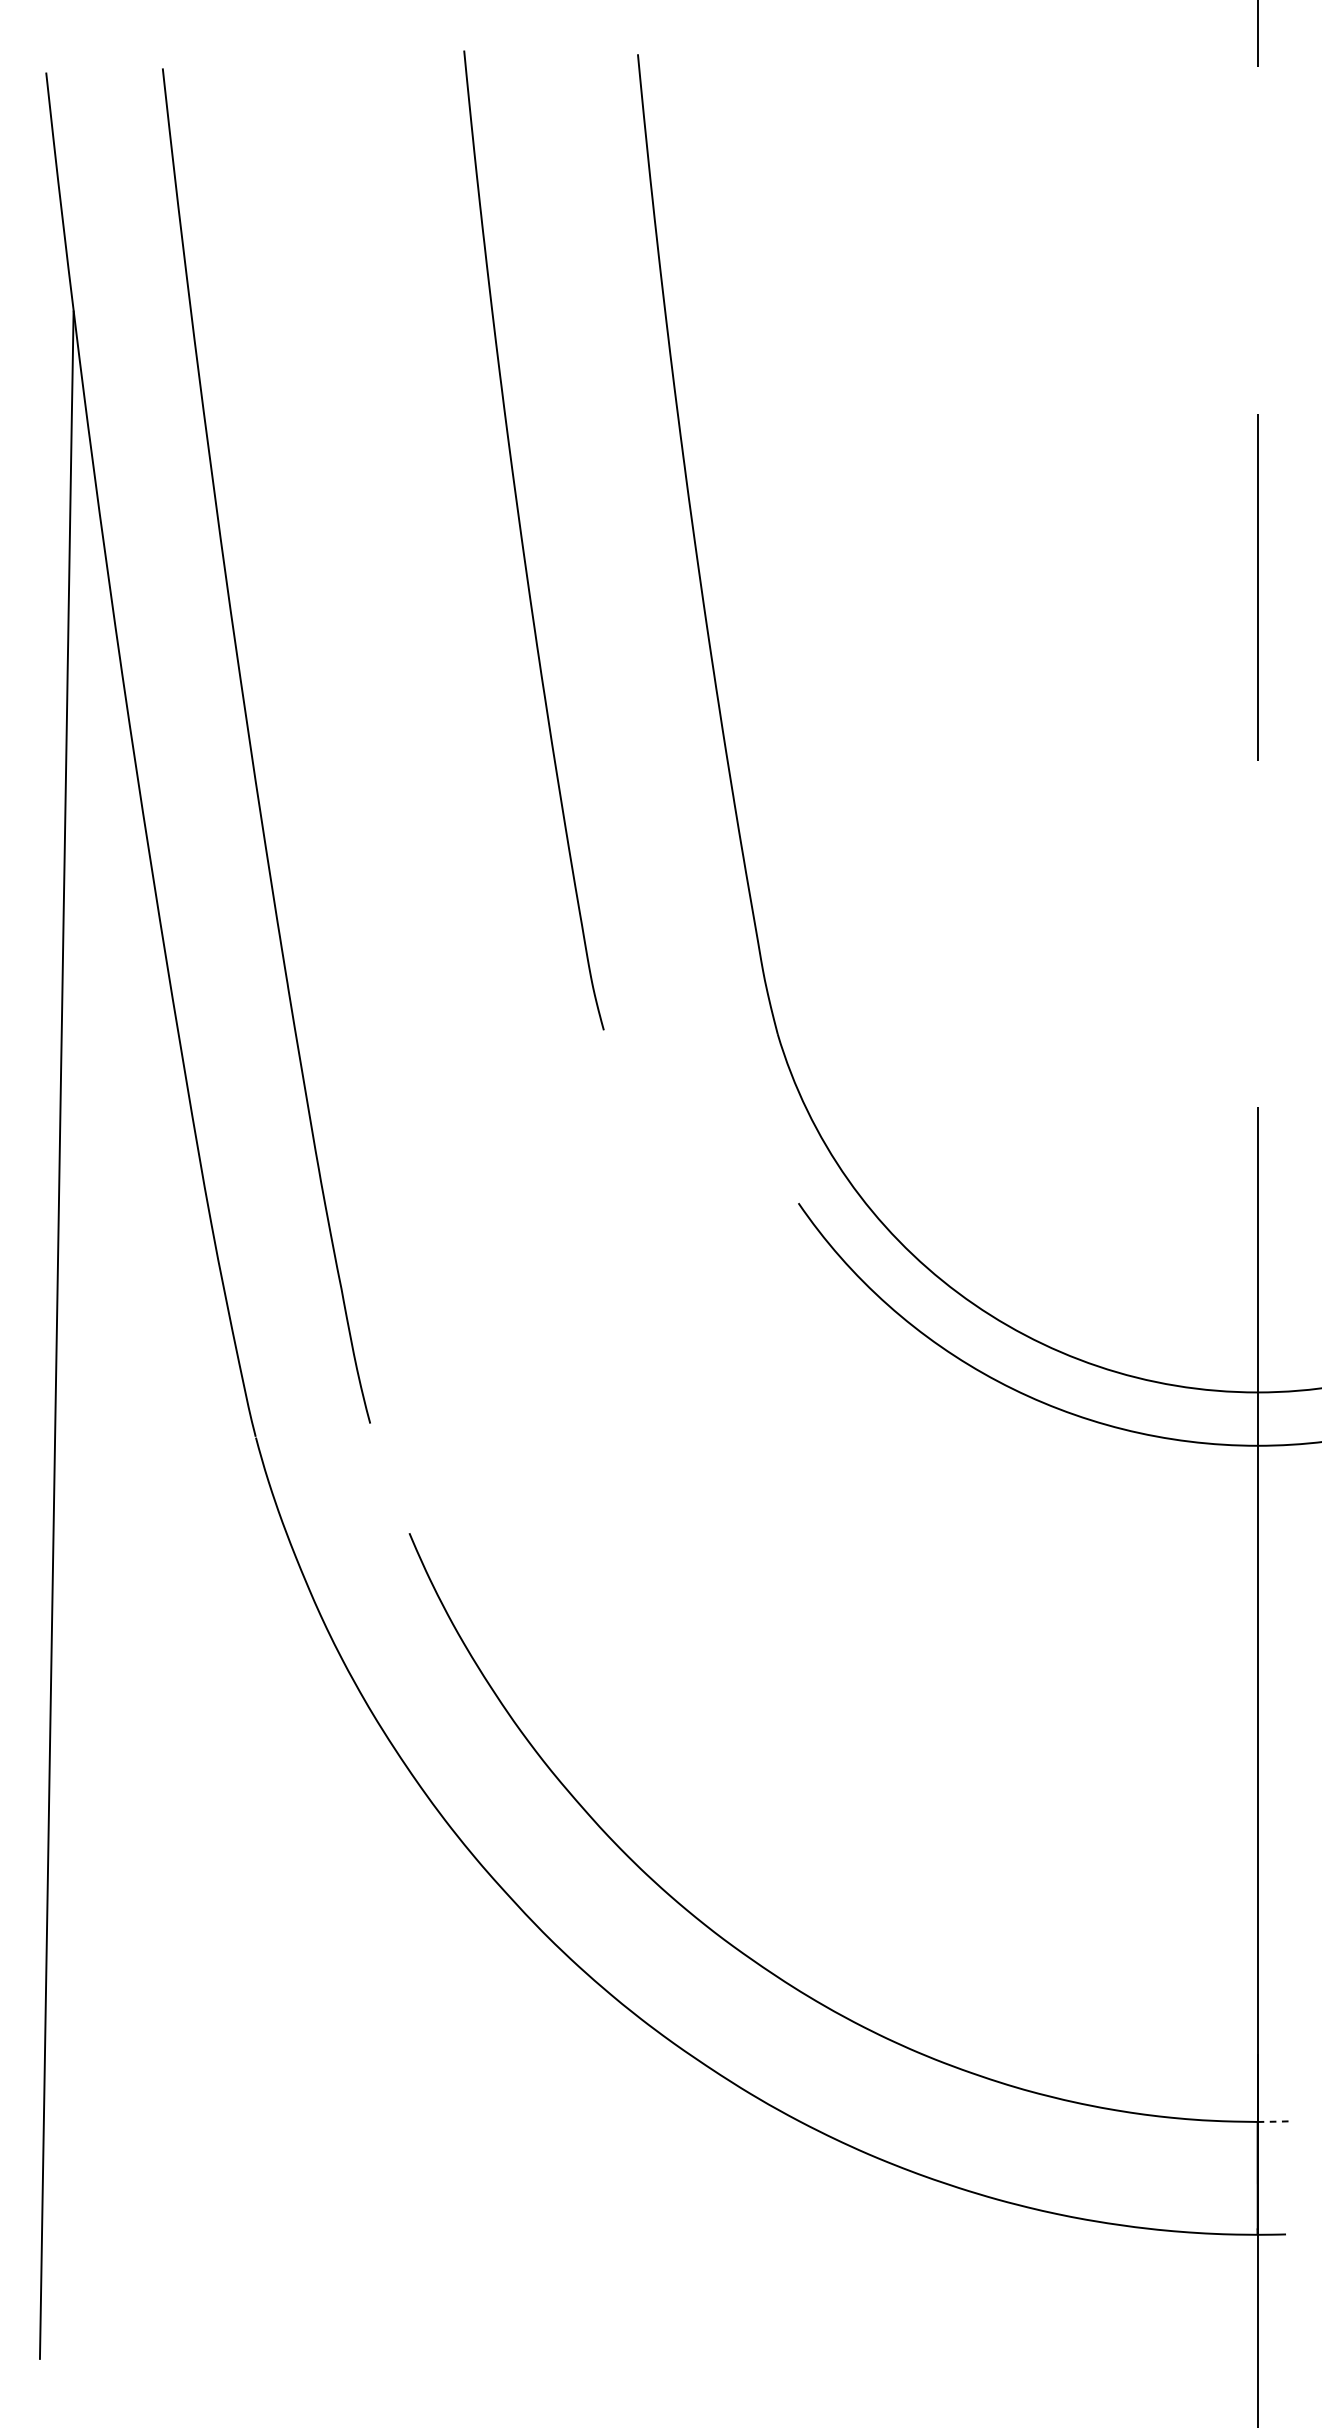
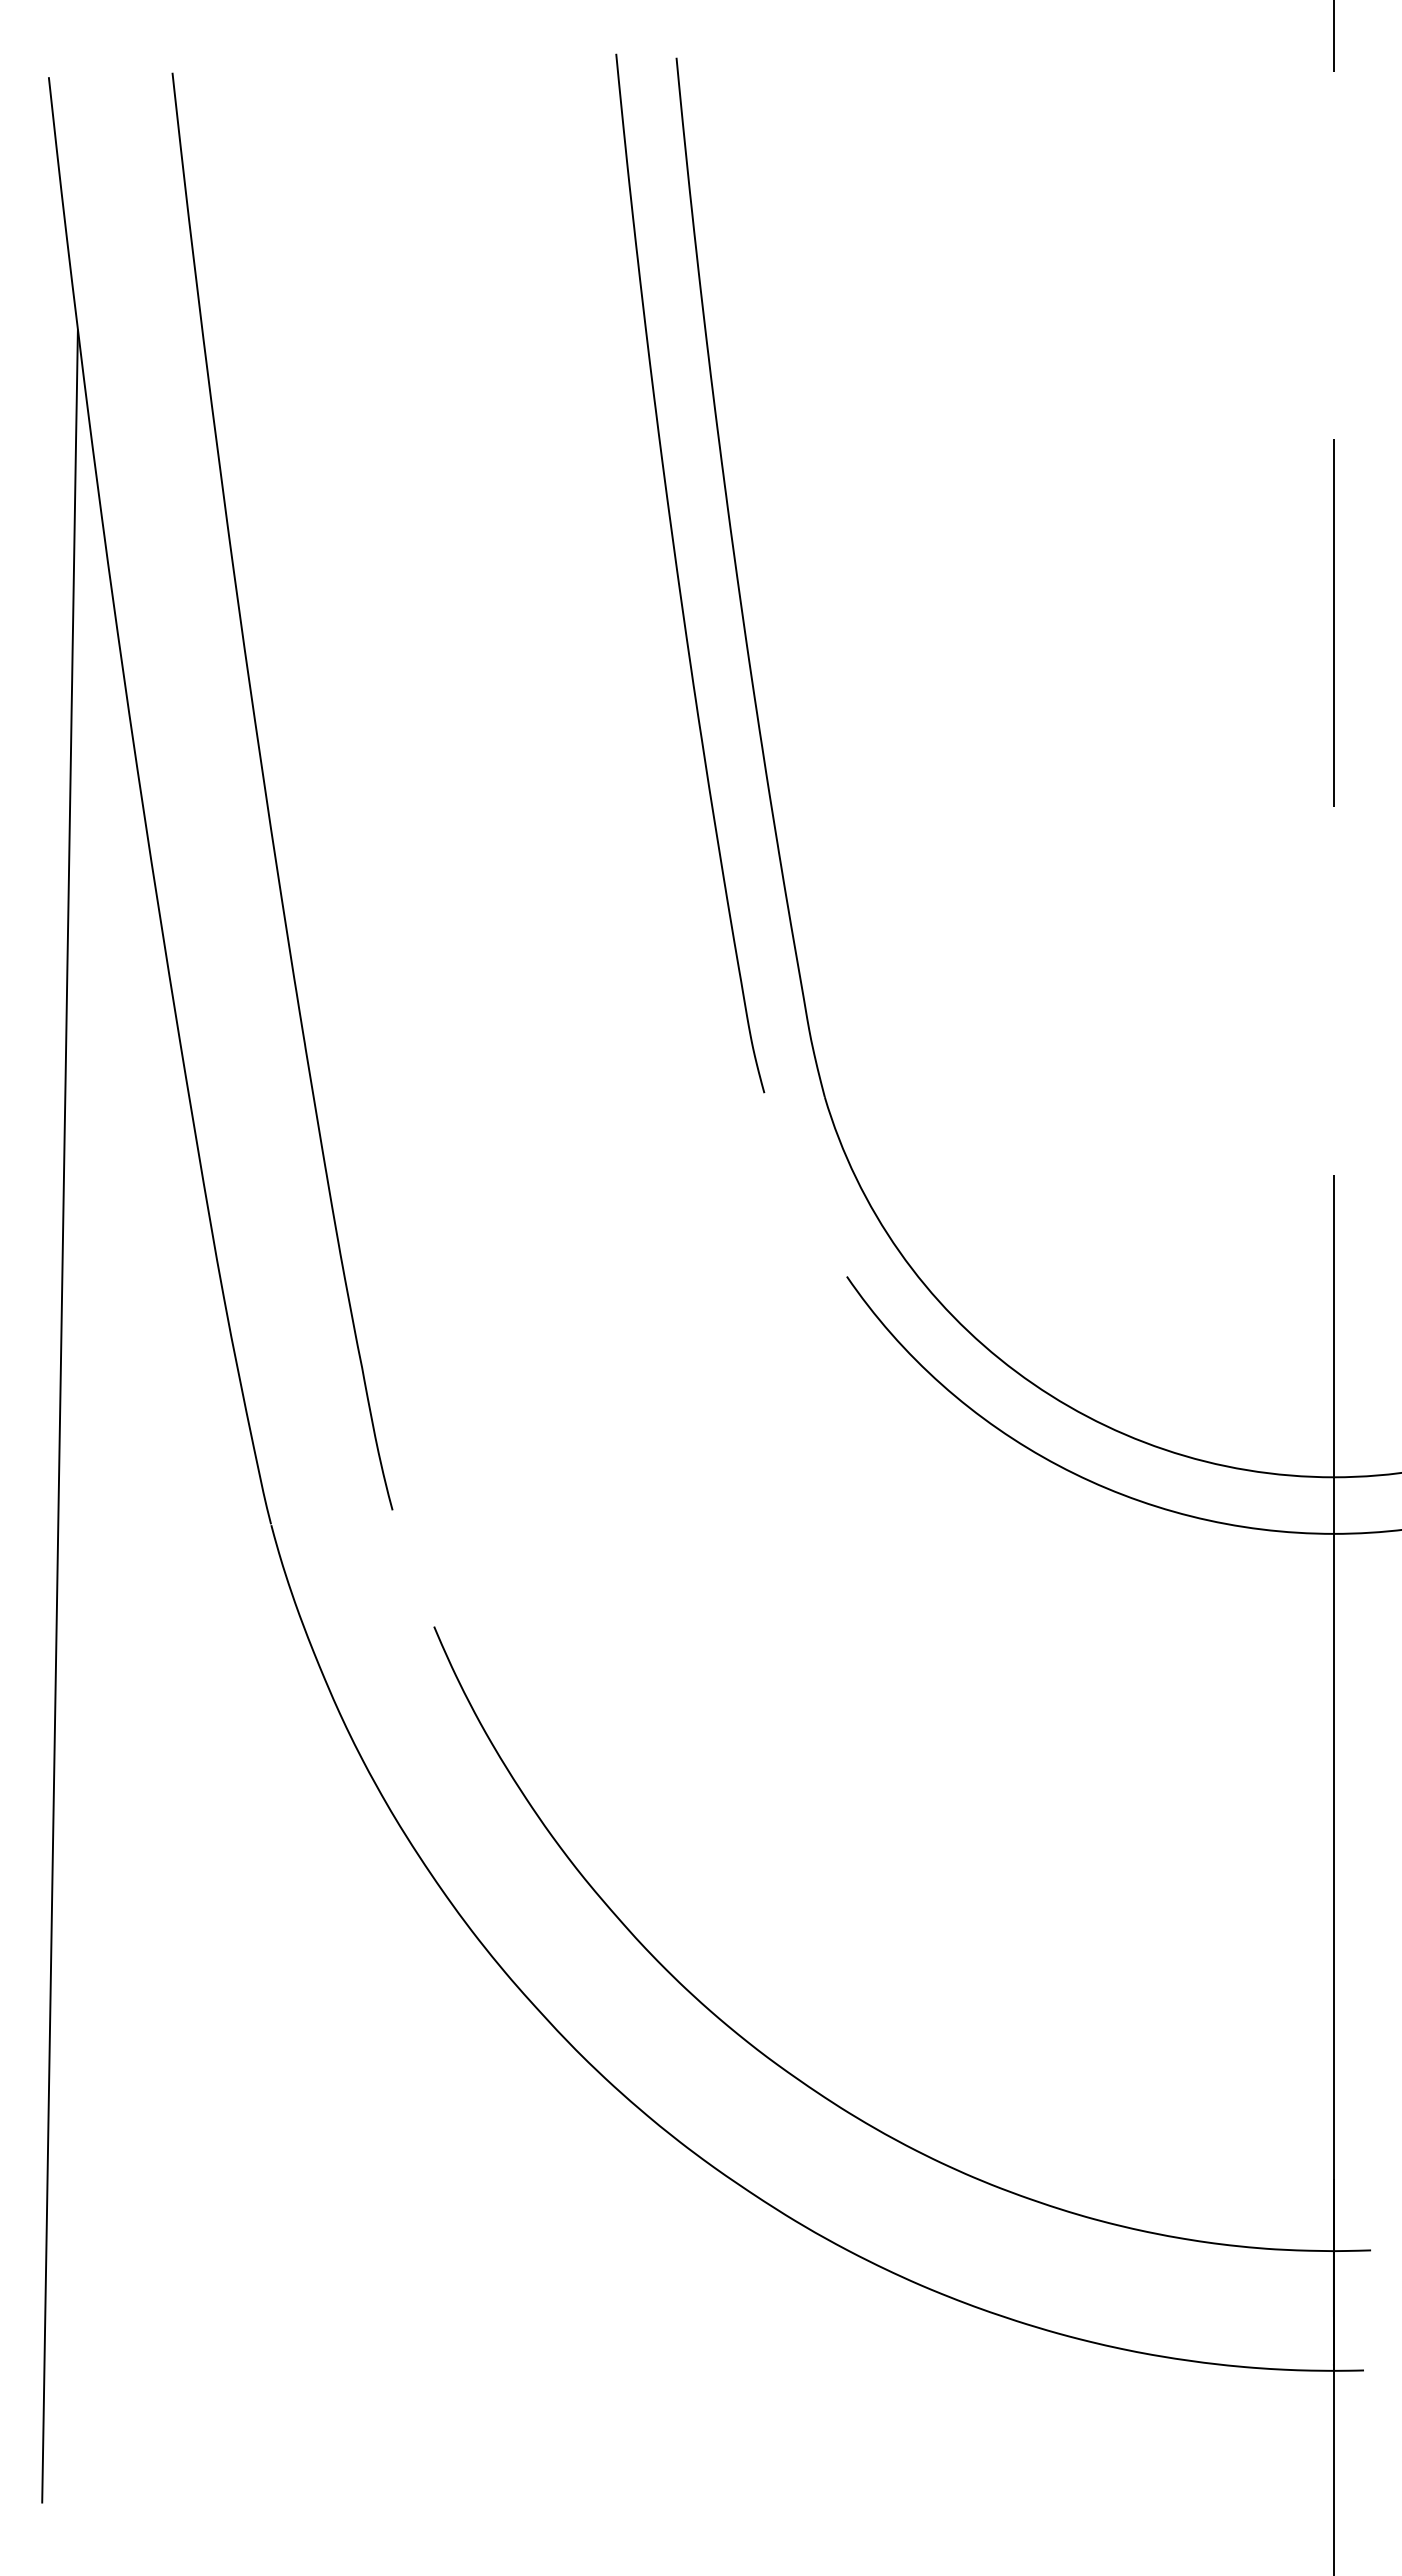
curve: (522, 540) -> (678, 573), moved
line: (1276, 2121) -> (1353, 2250), dashed -> solid

